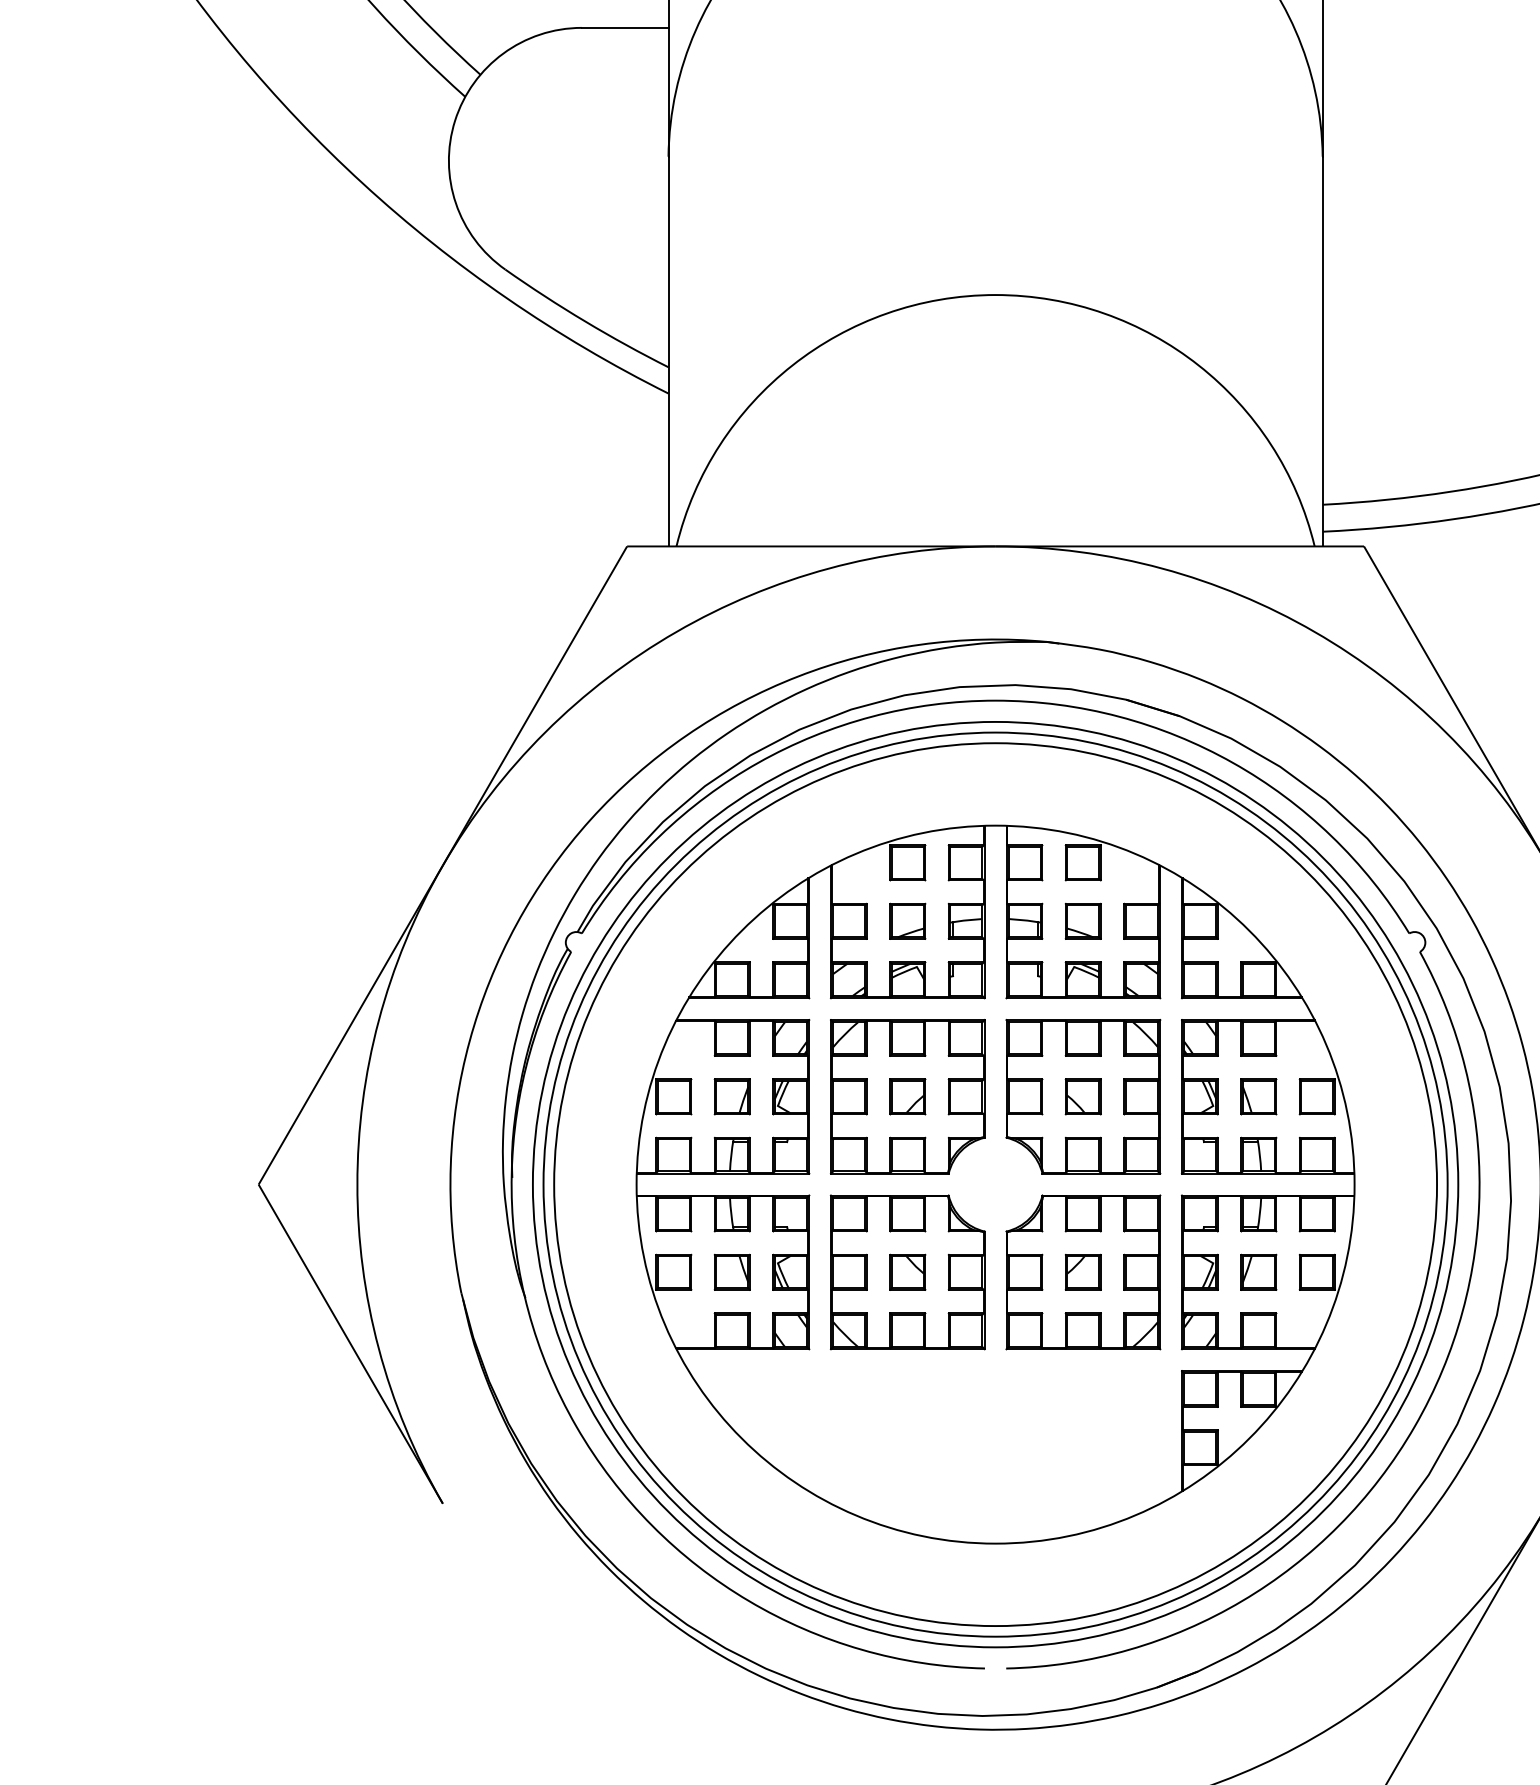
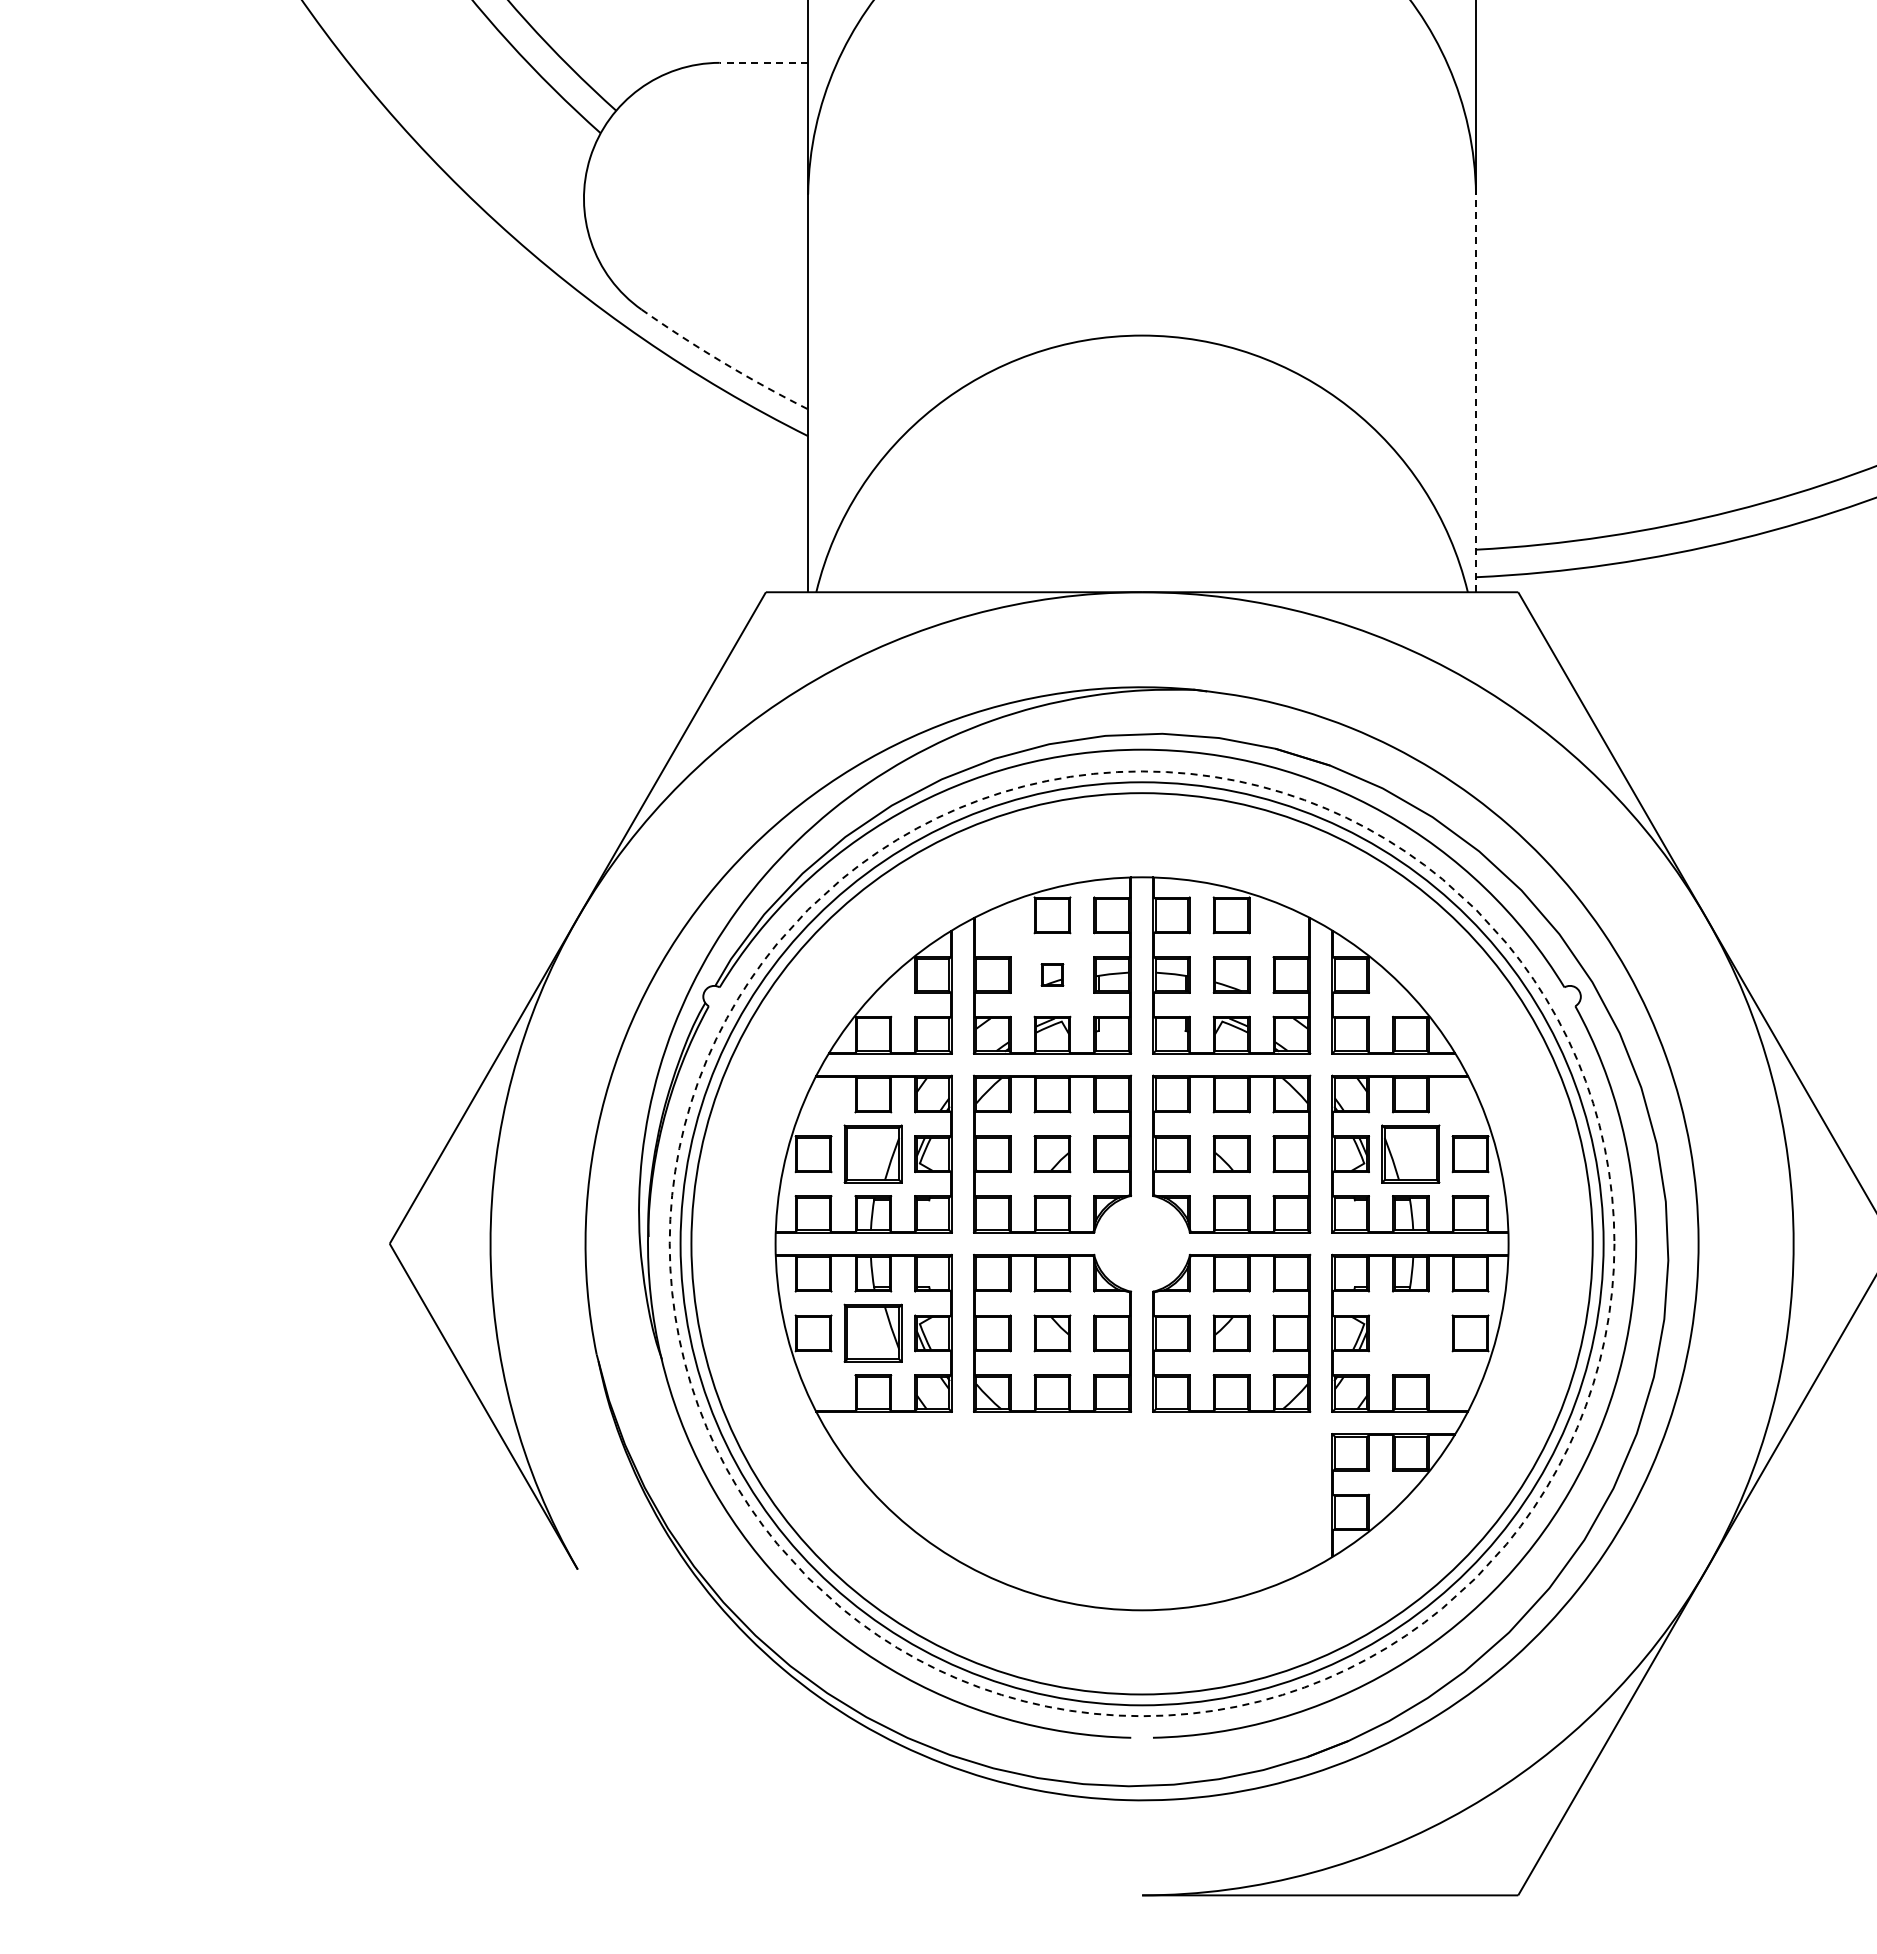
line: (624, 27) -> (763, 62), solid -> dashed
arc: (585, 321) -> (723, 362), solid -> dashed
line: (1323, 351) -> (1476, 393), solid -> dashed
part: (907, 920) -> (1052, 974), size x0.6
part: (732, 1097) -> (873, 1154), size x1.6
part: (1258, 1097) -> (1410, 1154), size x1.6
circle: (995, 1184) -> (1141, 1243), solid -> dashed
part: (732, 1272) -> (873, 1333), size x1.6
part: (1258, 1272) -> (1410, 1333), removed

